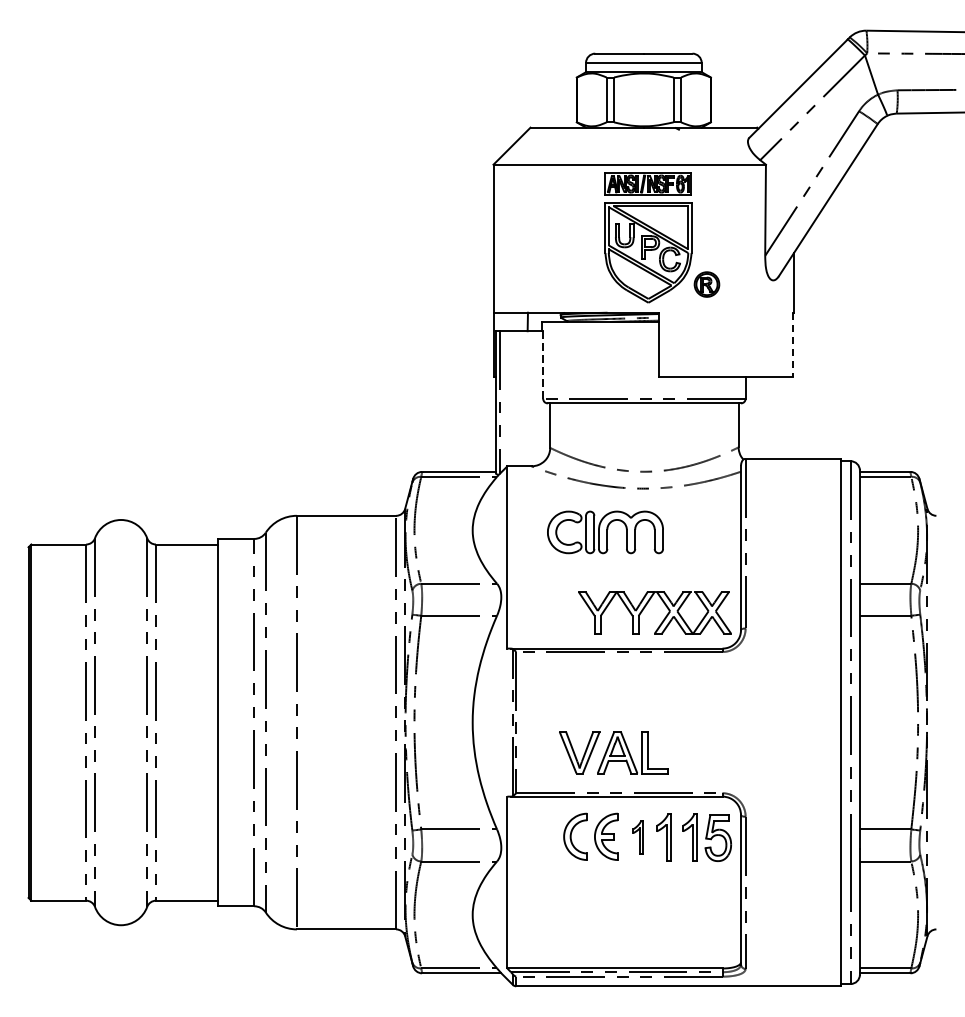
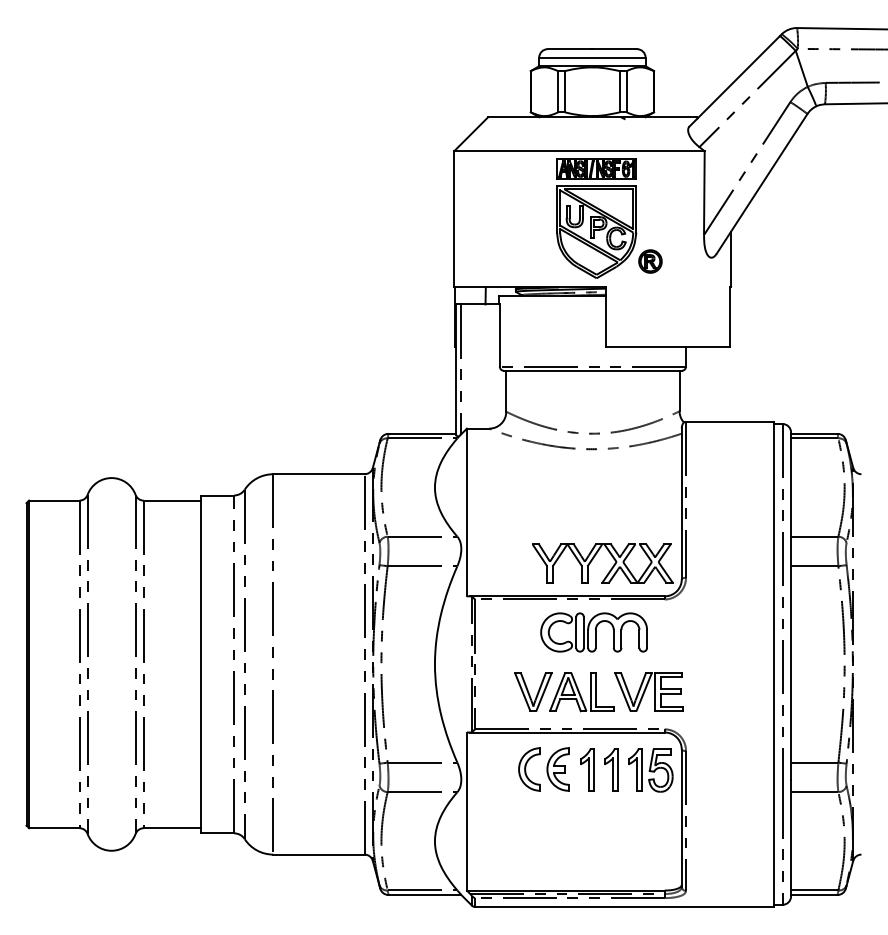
line: (792, 345) -> (729, 317), dashed -> solid
line: (542, 364) -> (499, 335), dashed -> solid
part: (604, 532) -> (593, 632), moved
part: (704, 752) -> (648, 691), added
part: (638, 836) -> (587, 769), size x1.43

